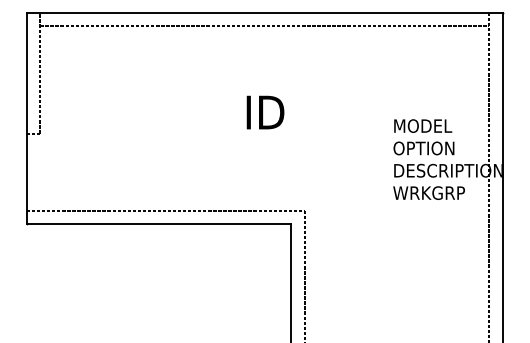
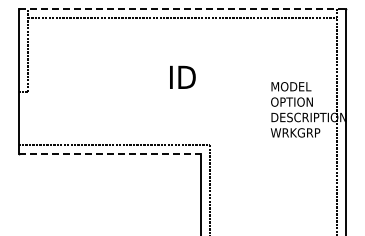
line: (265, 12) -> (182, 8), solid -> dashed
line: (160, 224) -> (110, 154), solid -> dashed

